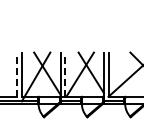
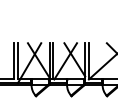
line: (17, 74) -> (14, 61), dashed -> solid
line: (65, 74) -> (53, 61), dashed -> solid

